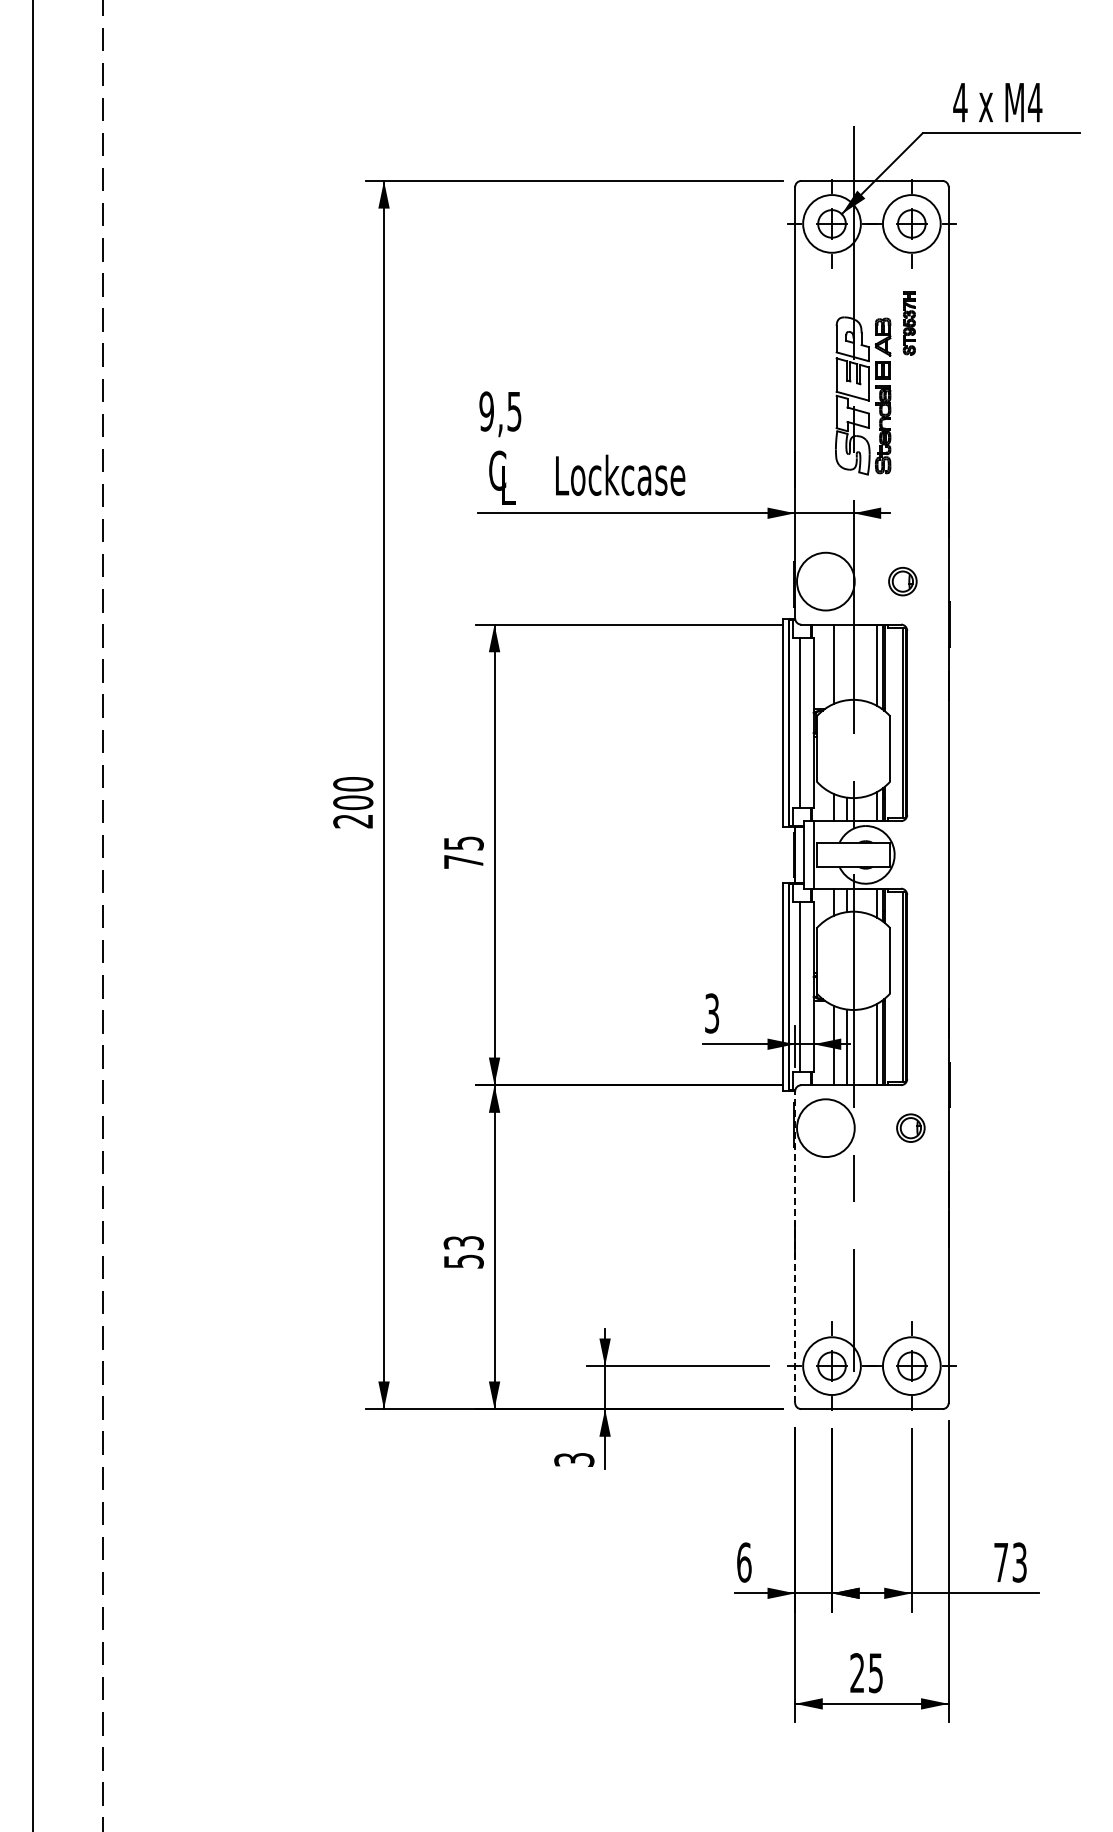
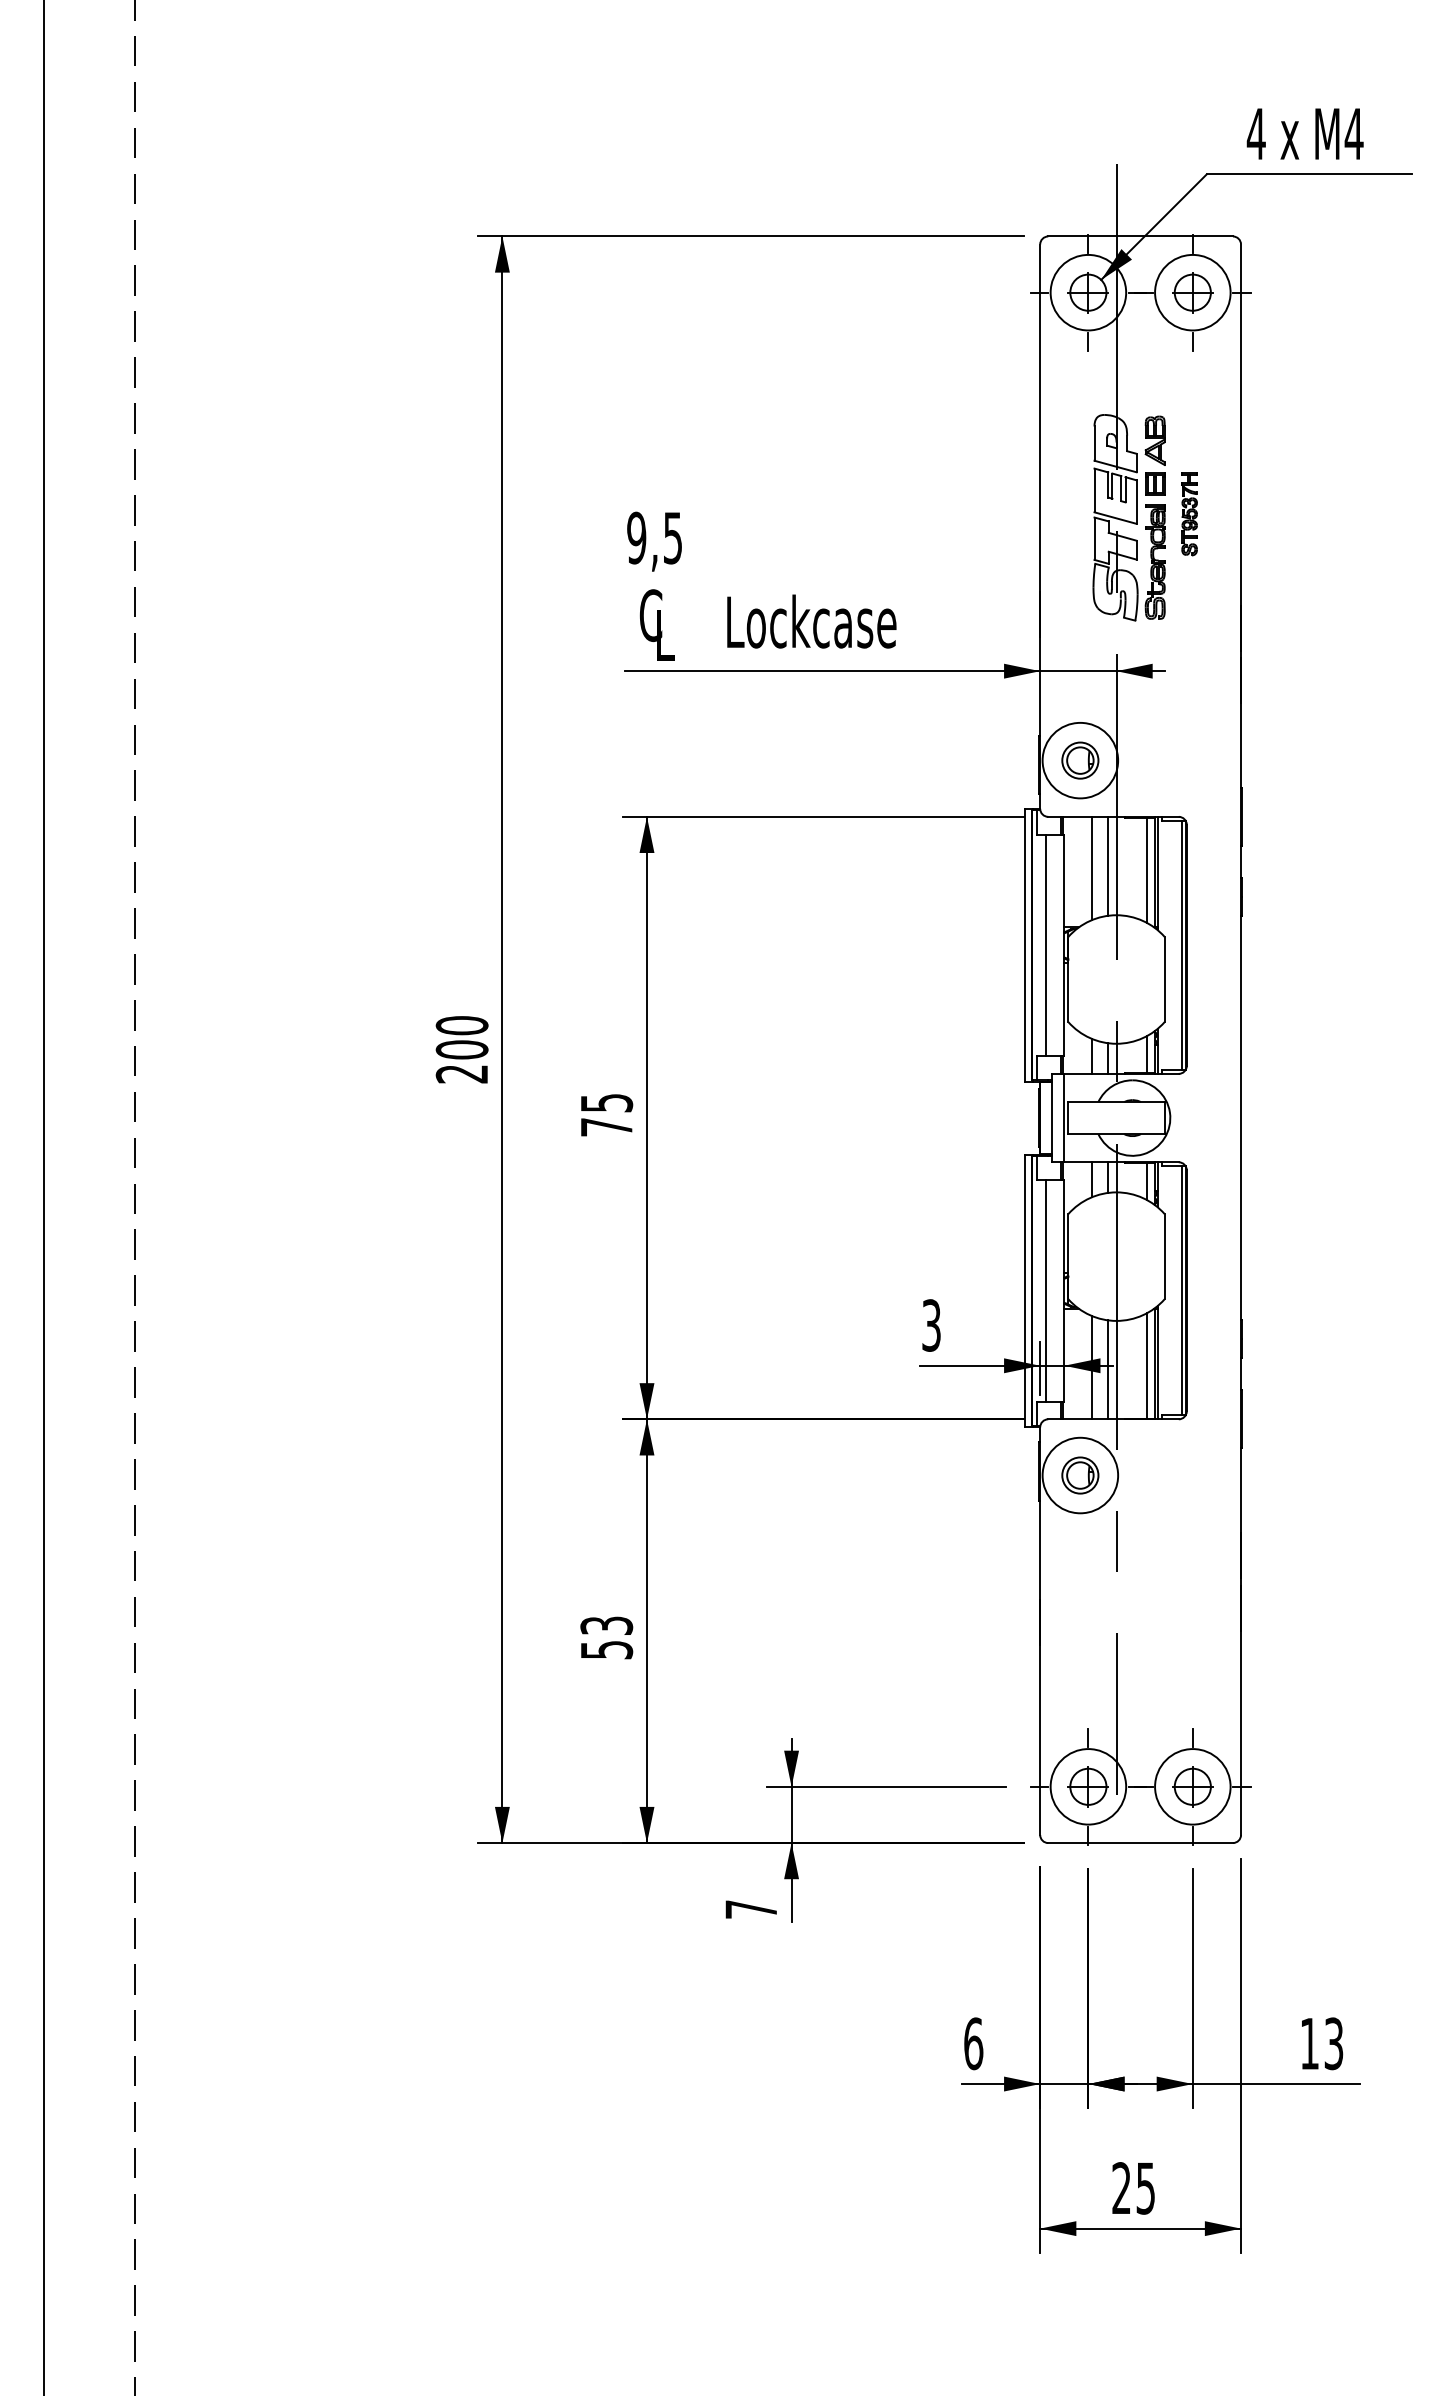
part: (908, 323) -> (1188, 514), moved
part: (902, 581) -> (1079, 760), moved
line: (847, 662) -> (1108, 866), added
part: (910, 1127) -> (1079, 1474), moved
line: (795, 1247) -> (1040, 1631), dashed -> solid
text: (574, 1459) -> (751, 1908), 3 -> 7
text: (1000, 1562) -> (1308, 2043), 73 -> 13

